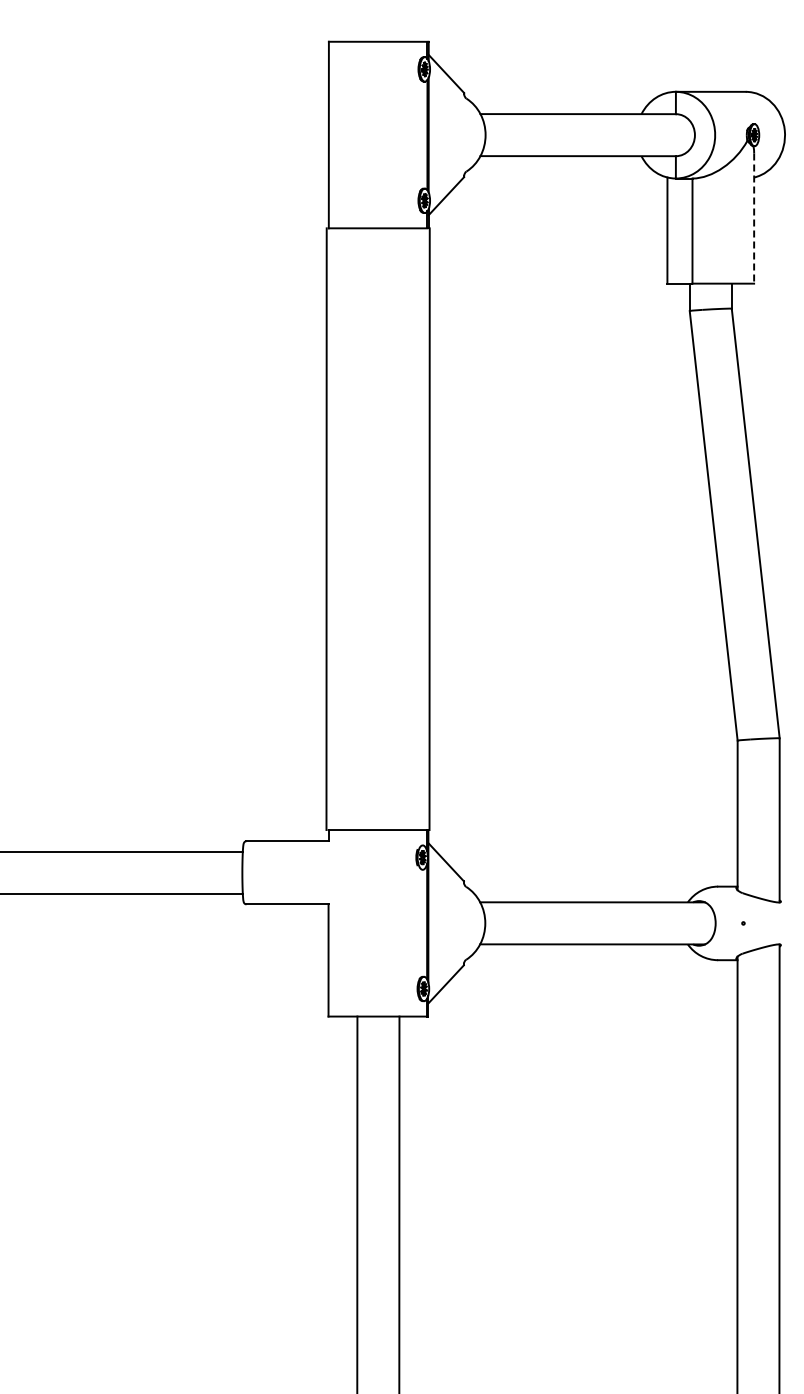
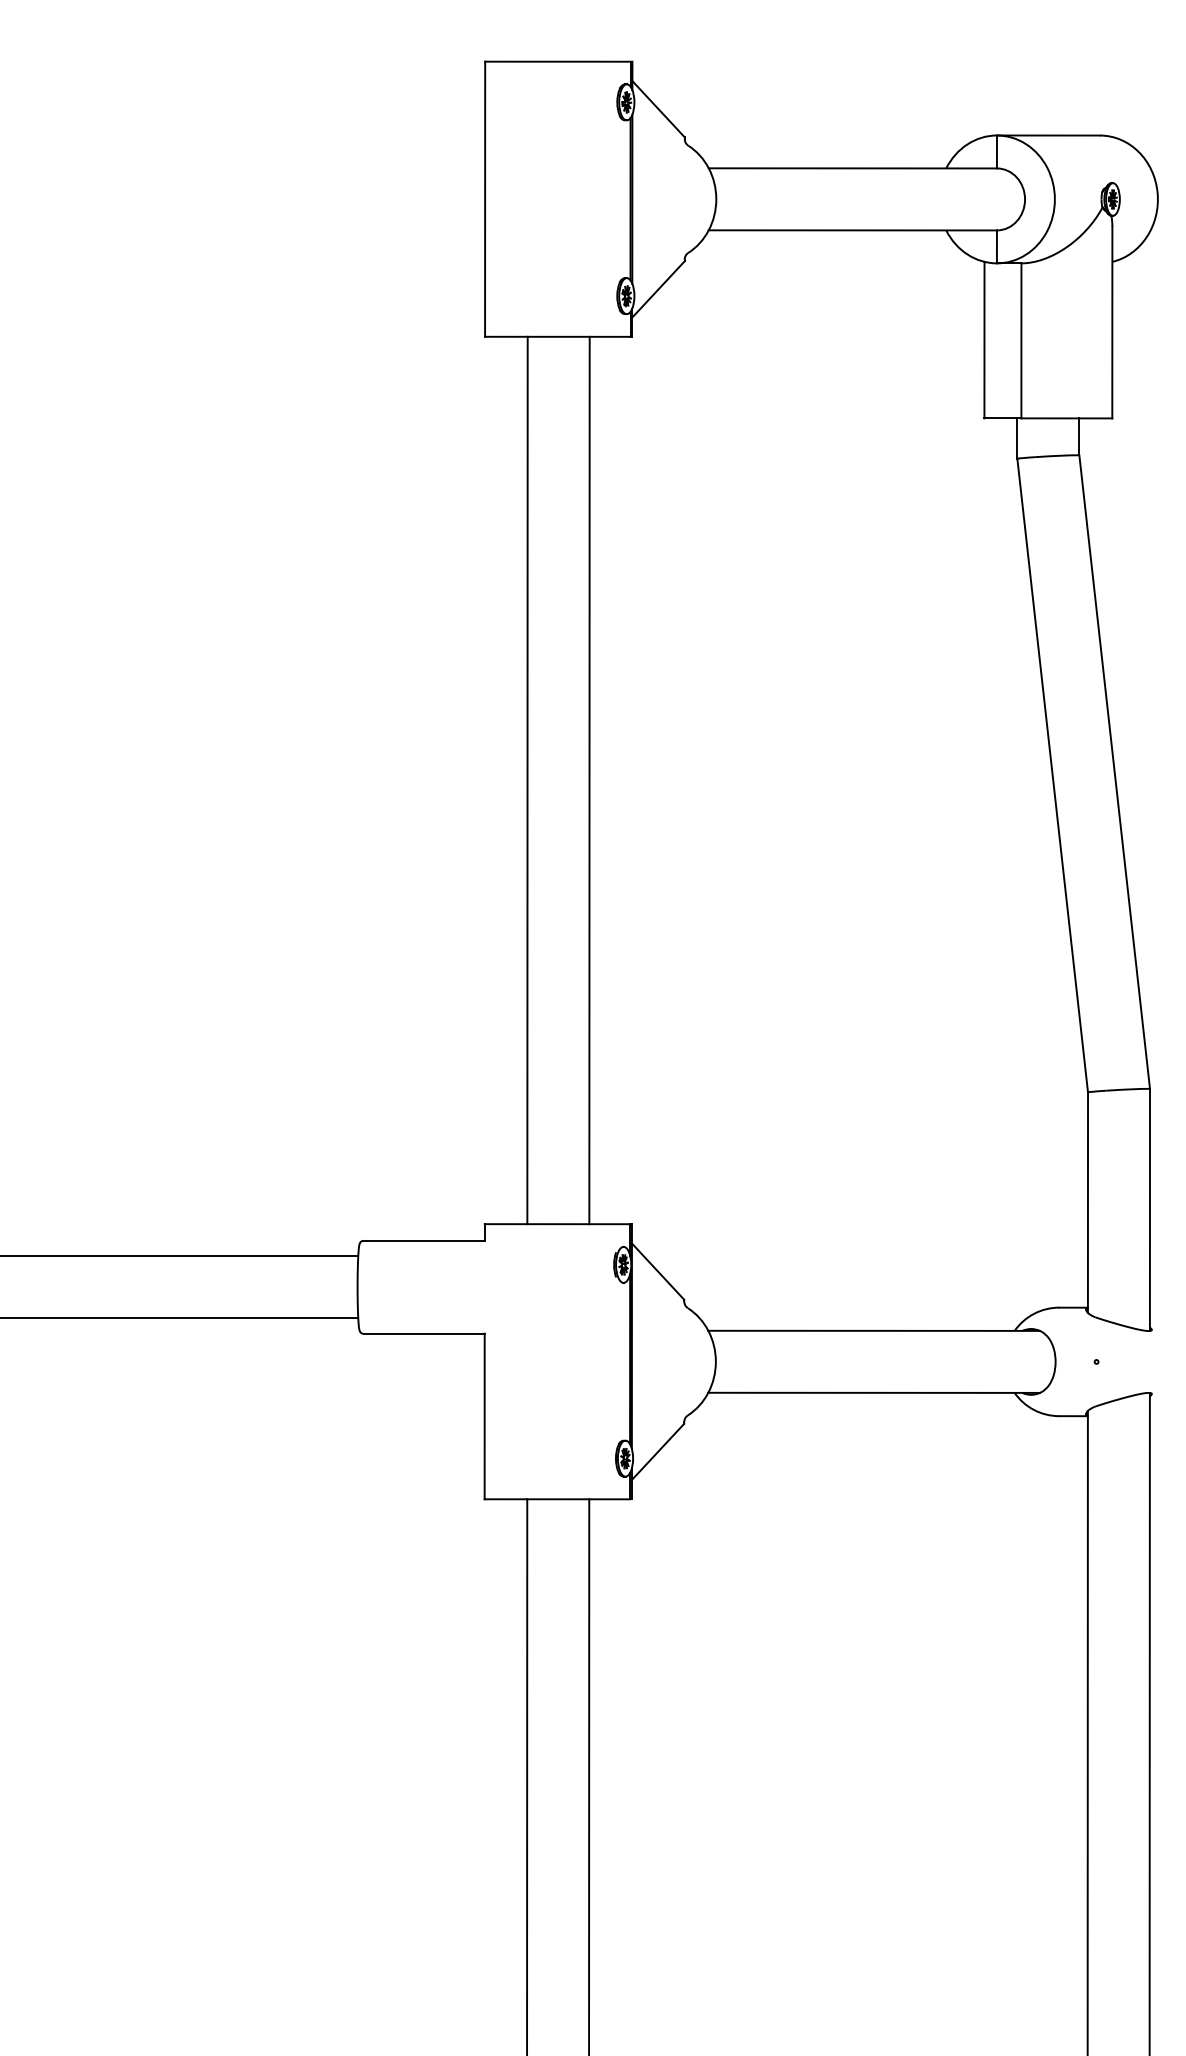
line: (754, 219) -> (1112, 323), dashed -> solid
line: (326, 529) -> (527, 780), moved
line: (429, 529) -> (589, 780), moved

